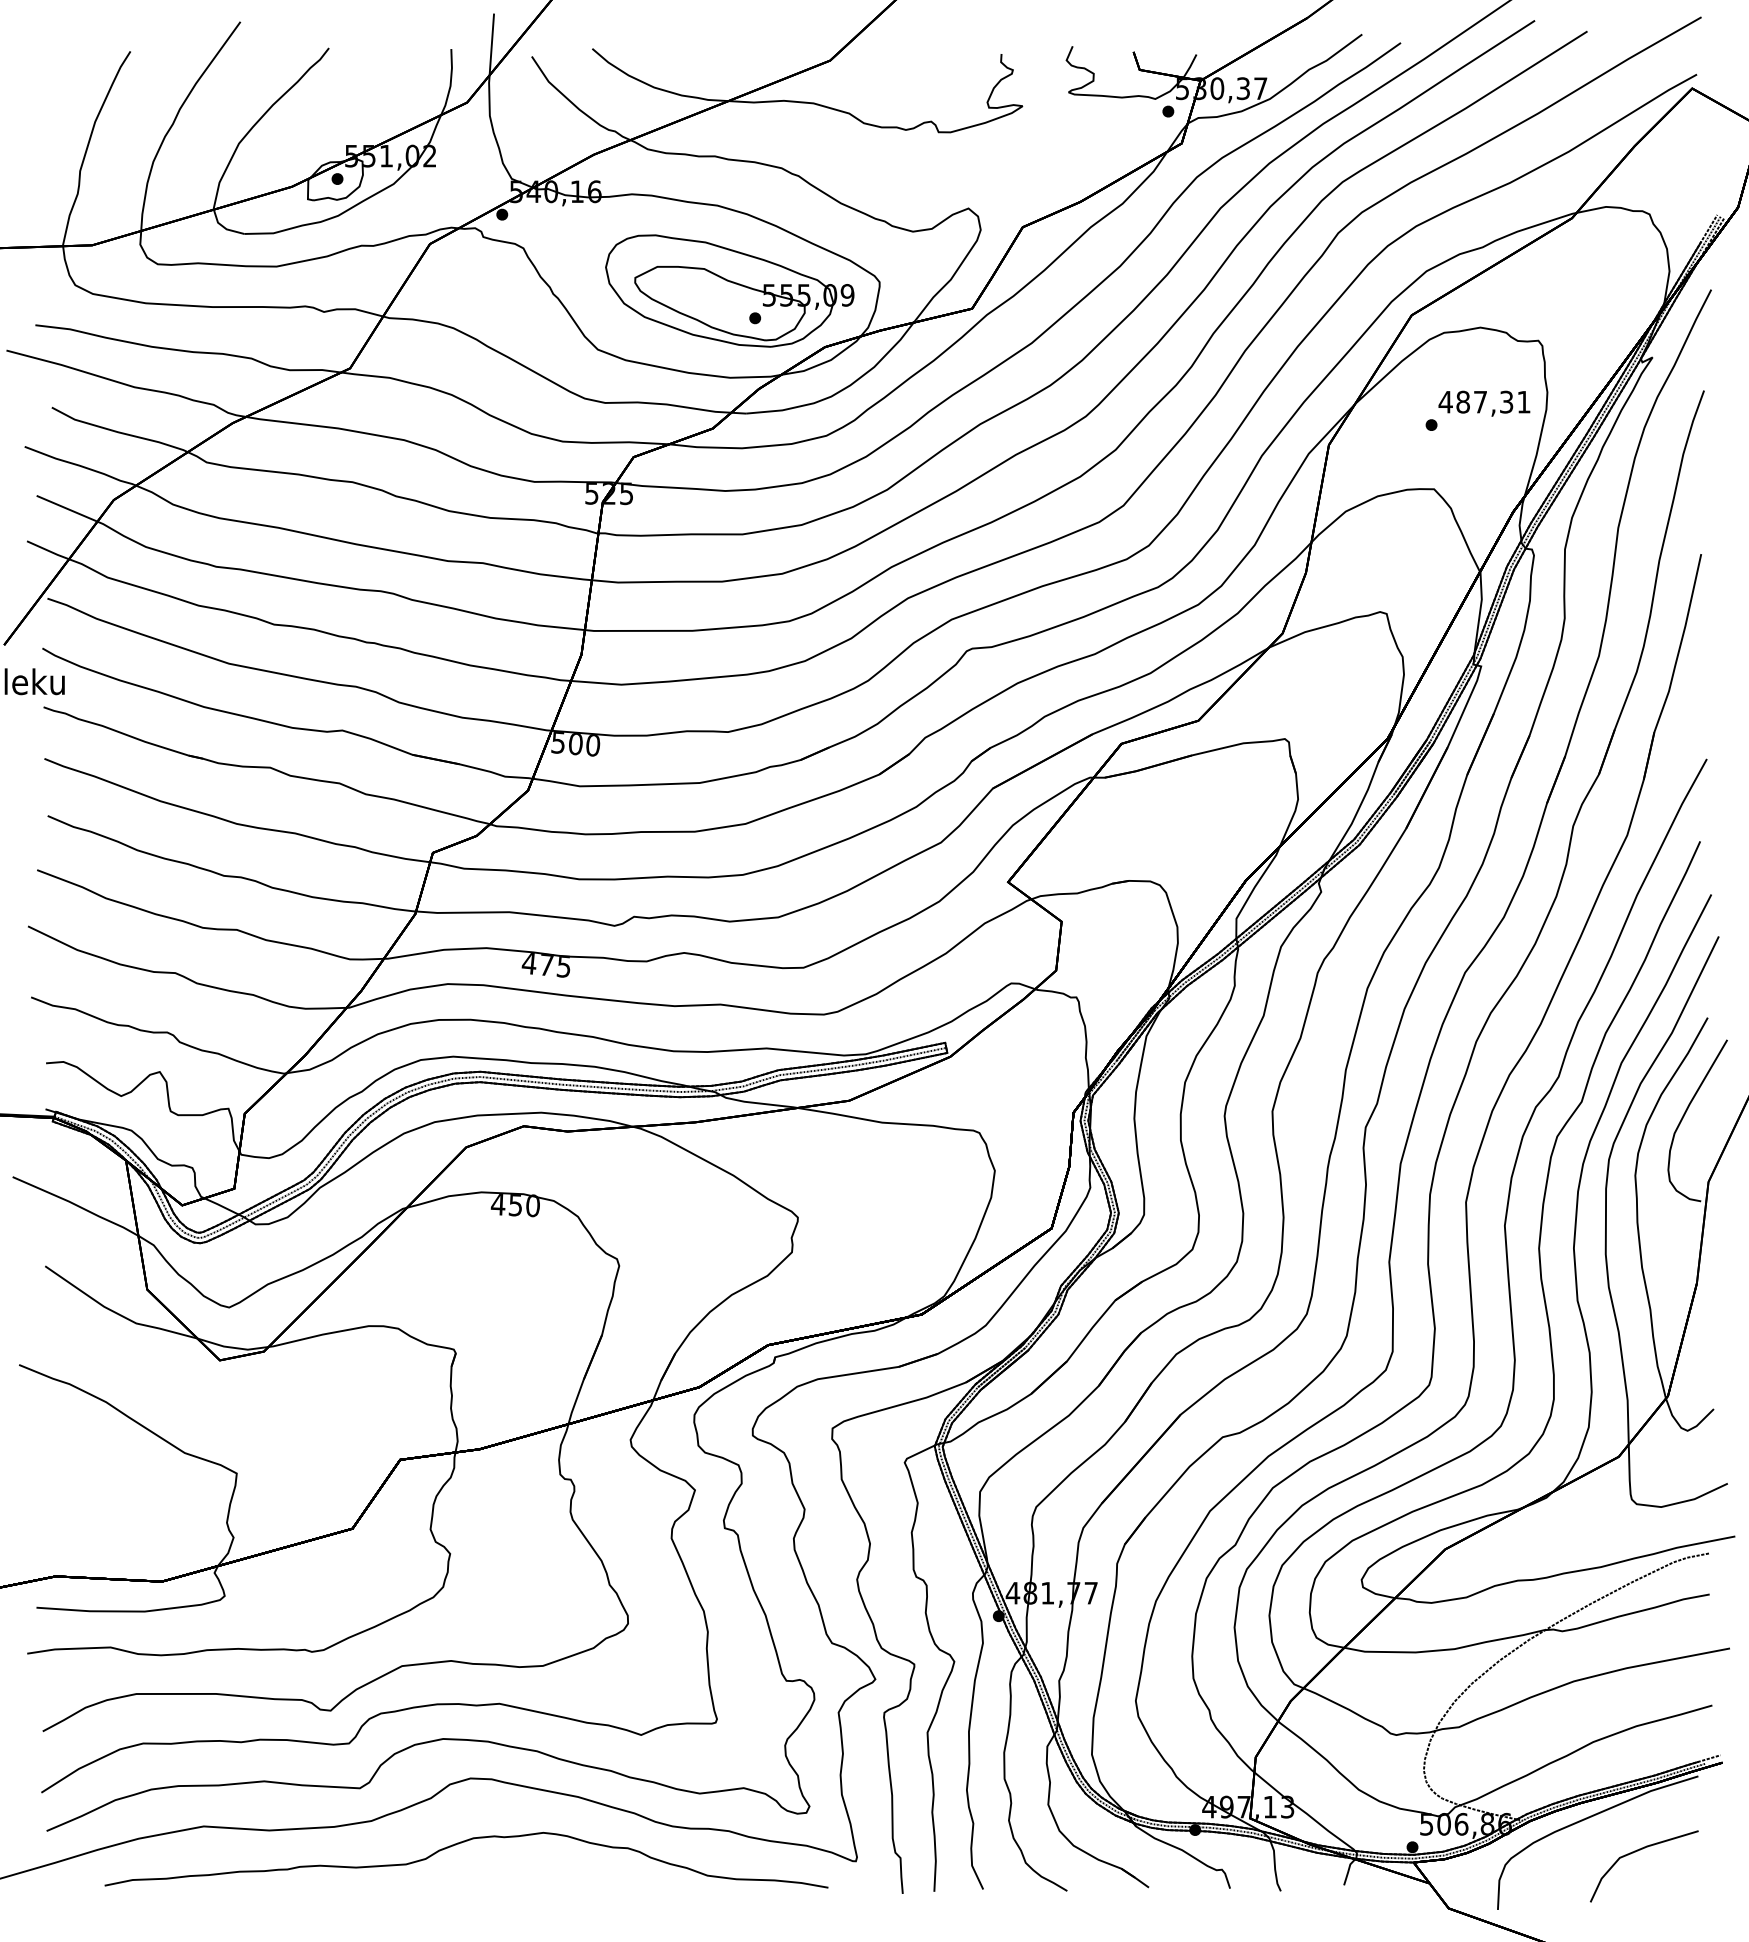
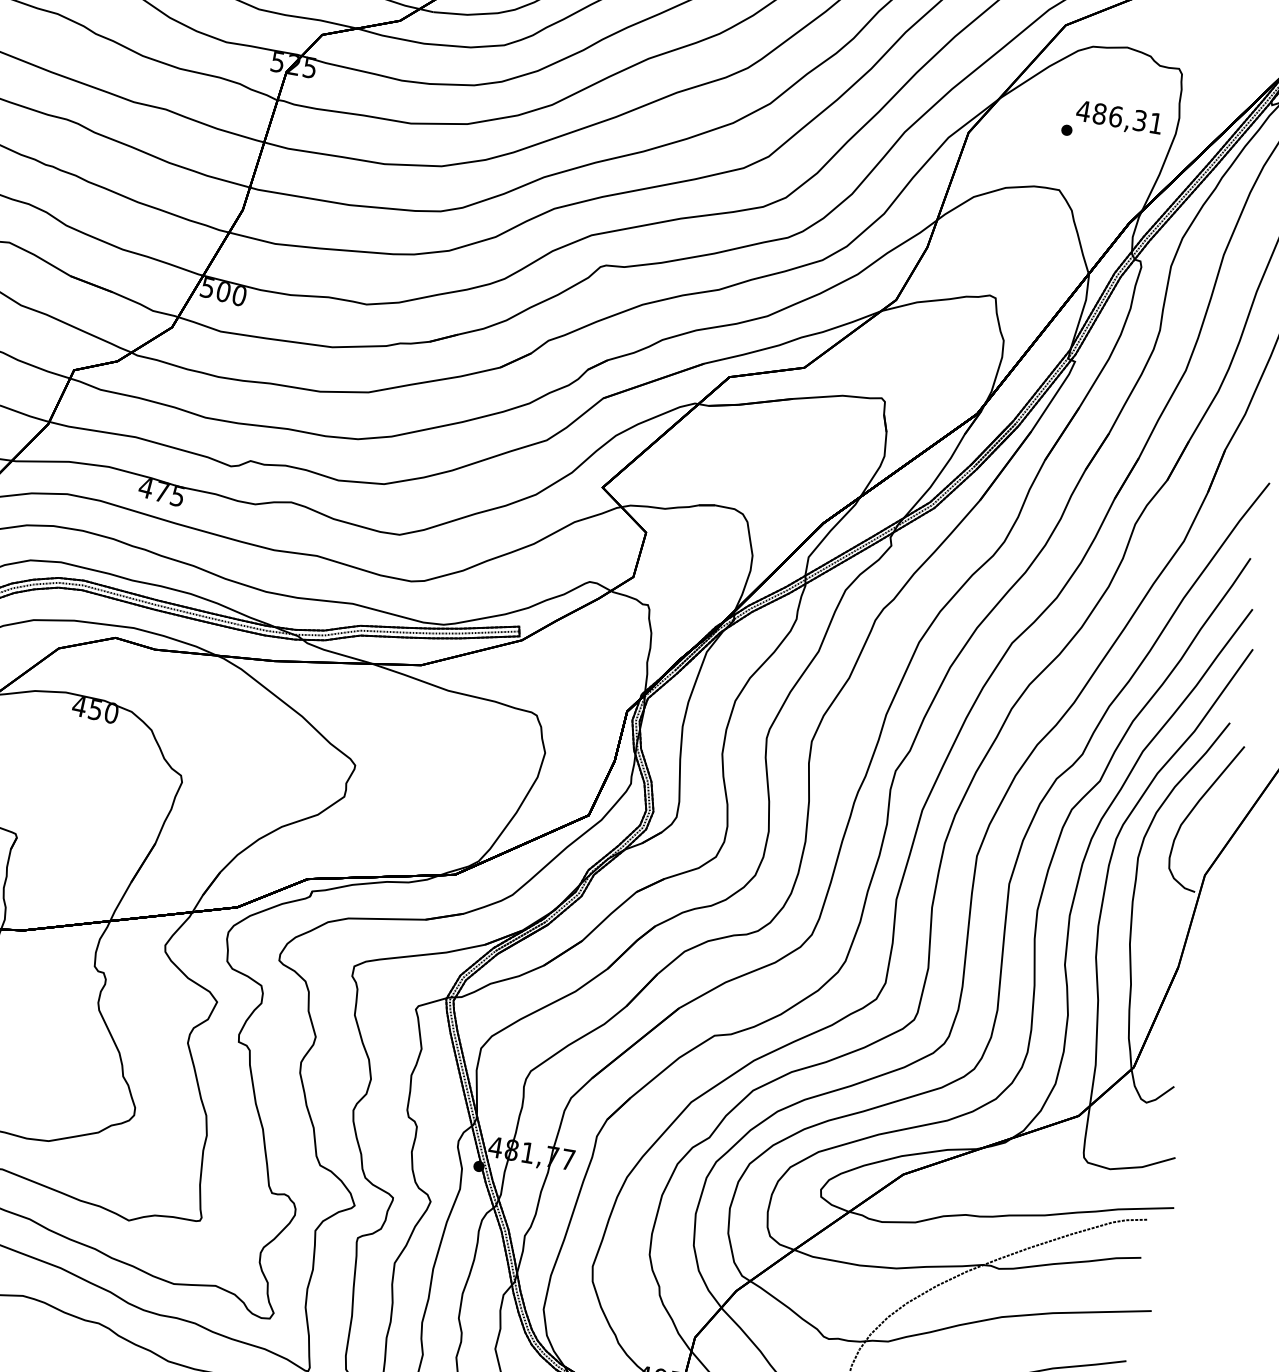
text: (1480, 401) -> (1115, 116), 487,31 -> 486,31

